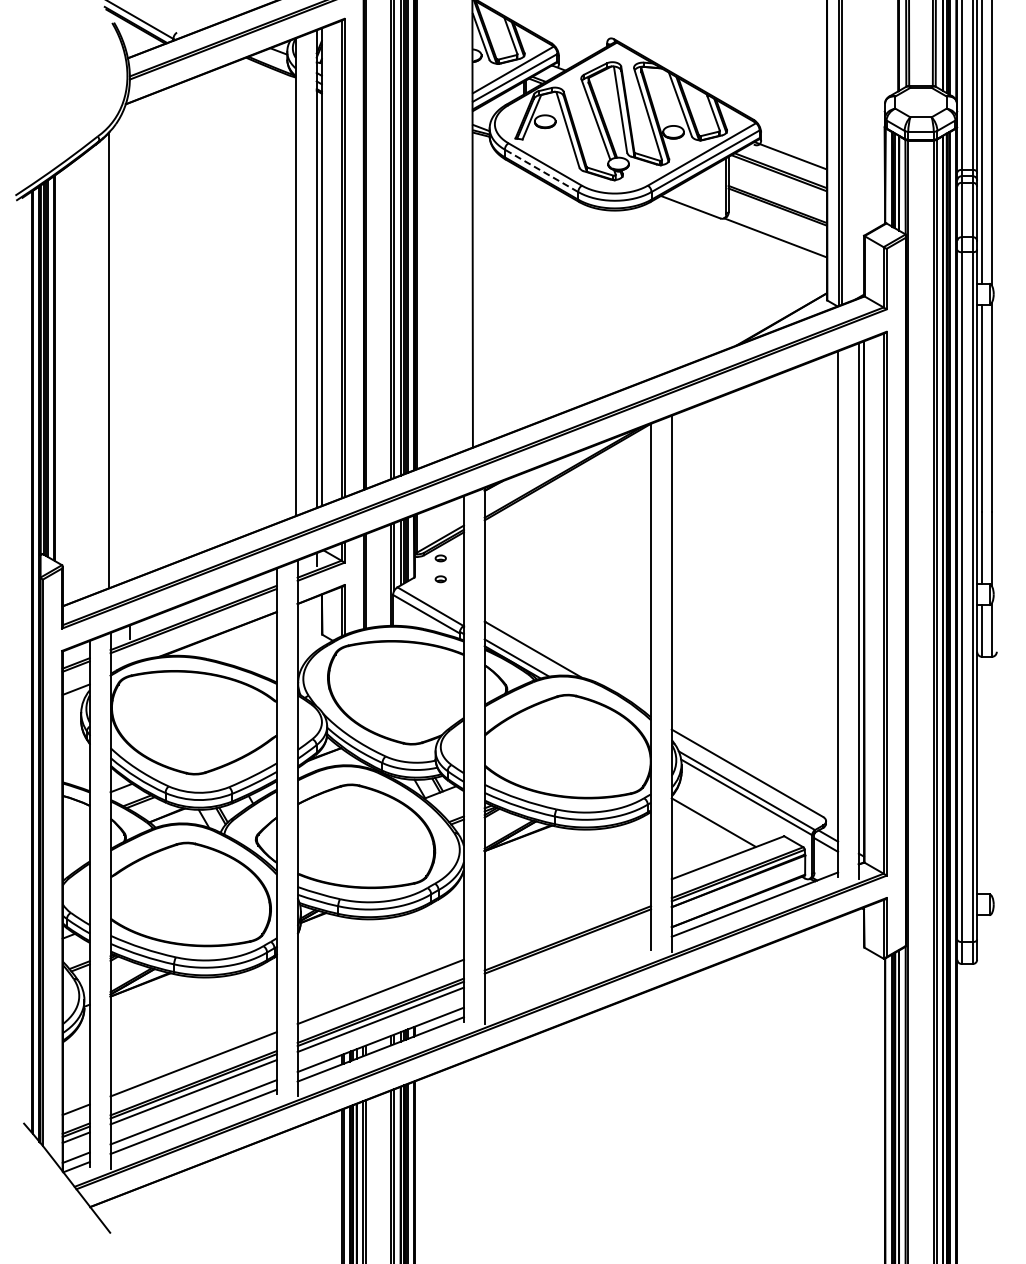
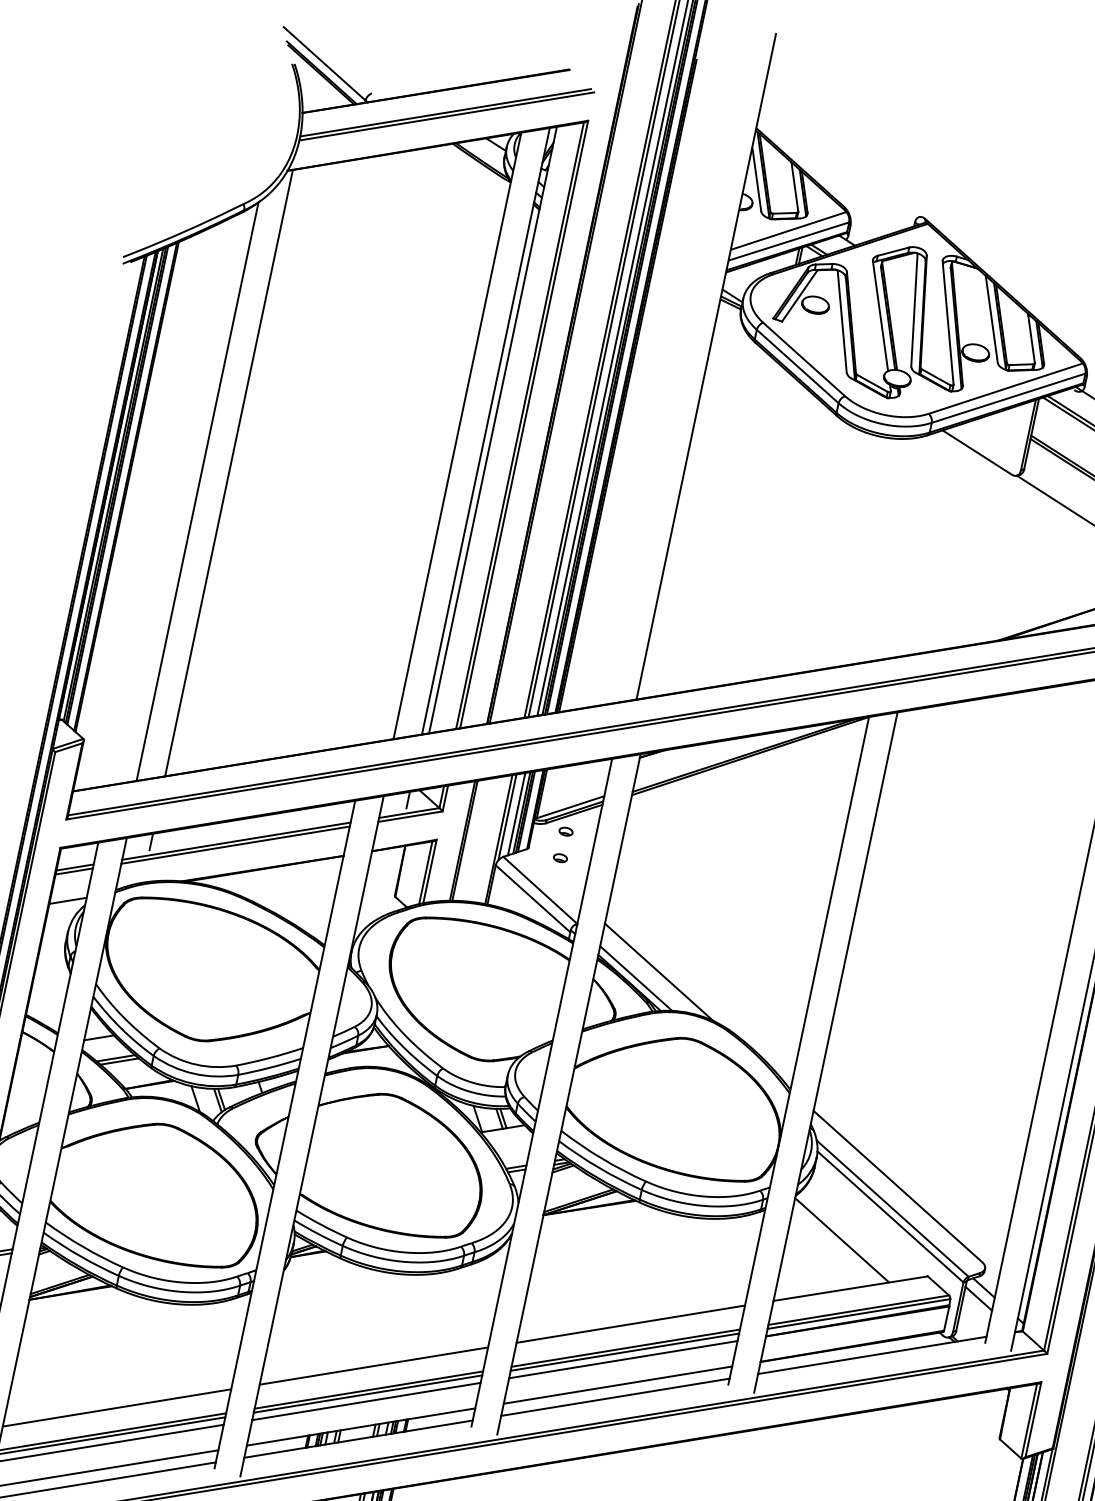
line: (541, 170) -> (797, 366), dashed -> solid
line: (129, 341) -> (228, 472), added
line: (567, 919) -> (630, 1324), added
line: (567, 947) -> (622, 1359), added
line: (567, 967) -> (617, 1385), added
line: (567, 976) -> (615, 1396), added

